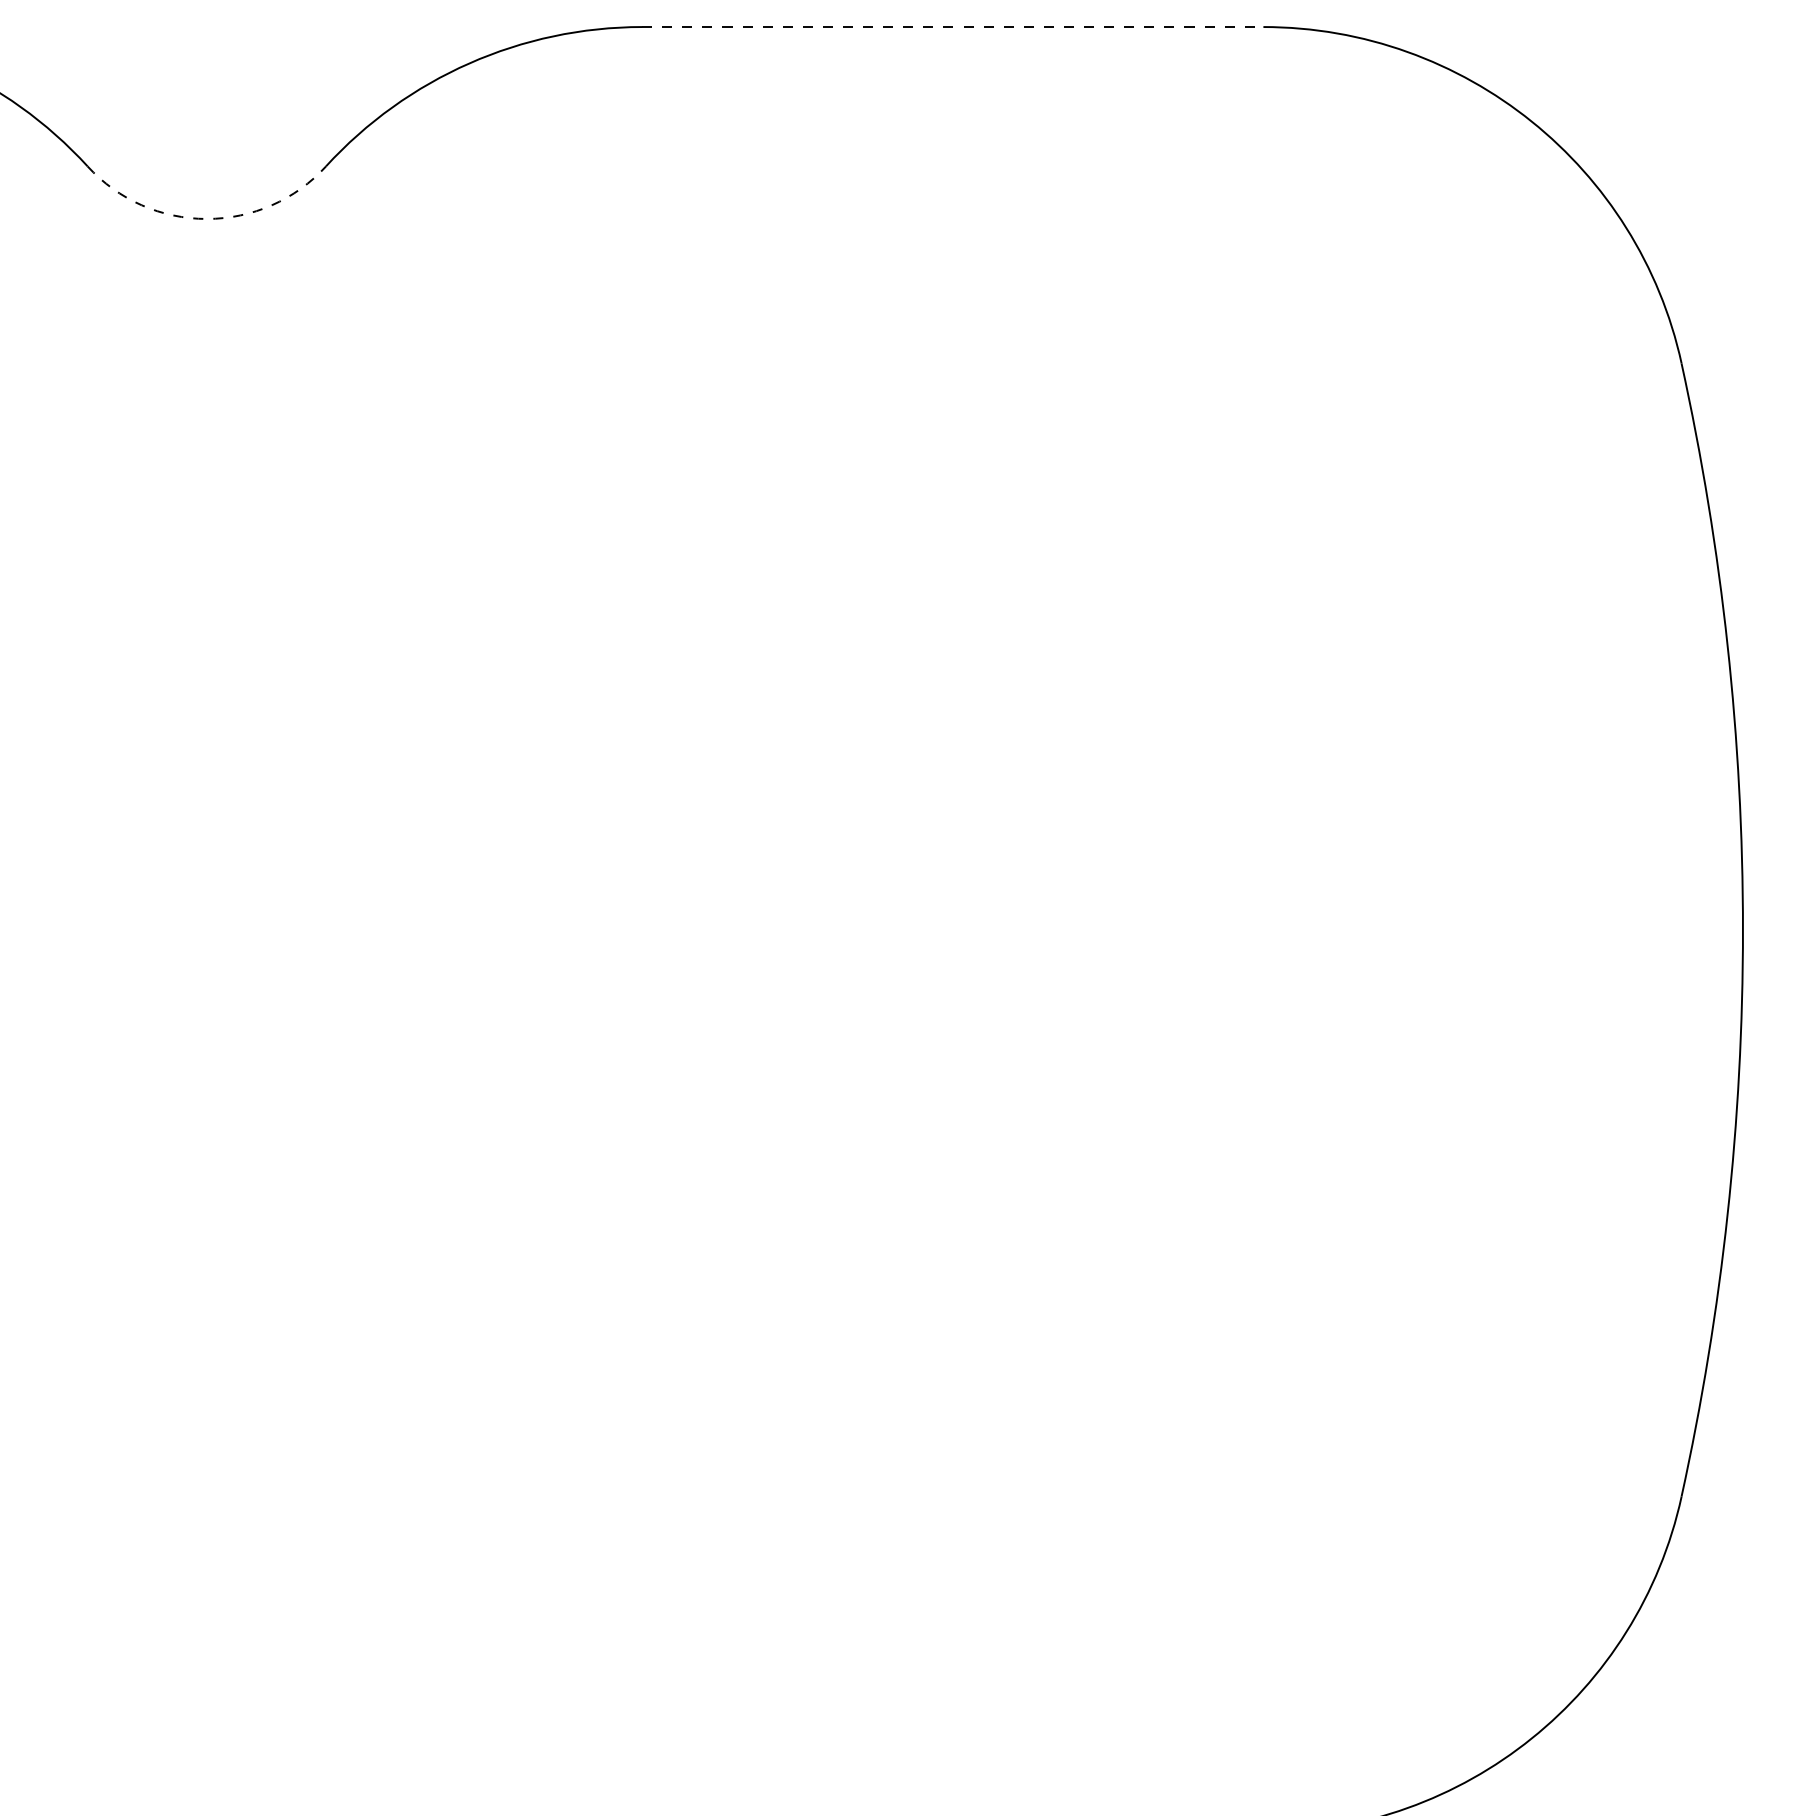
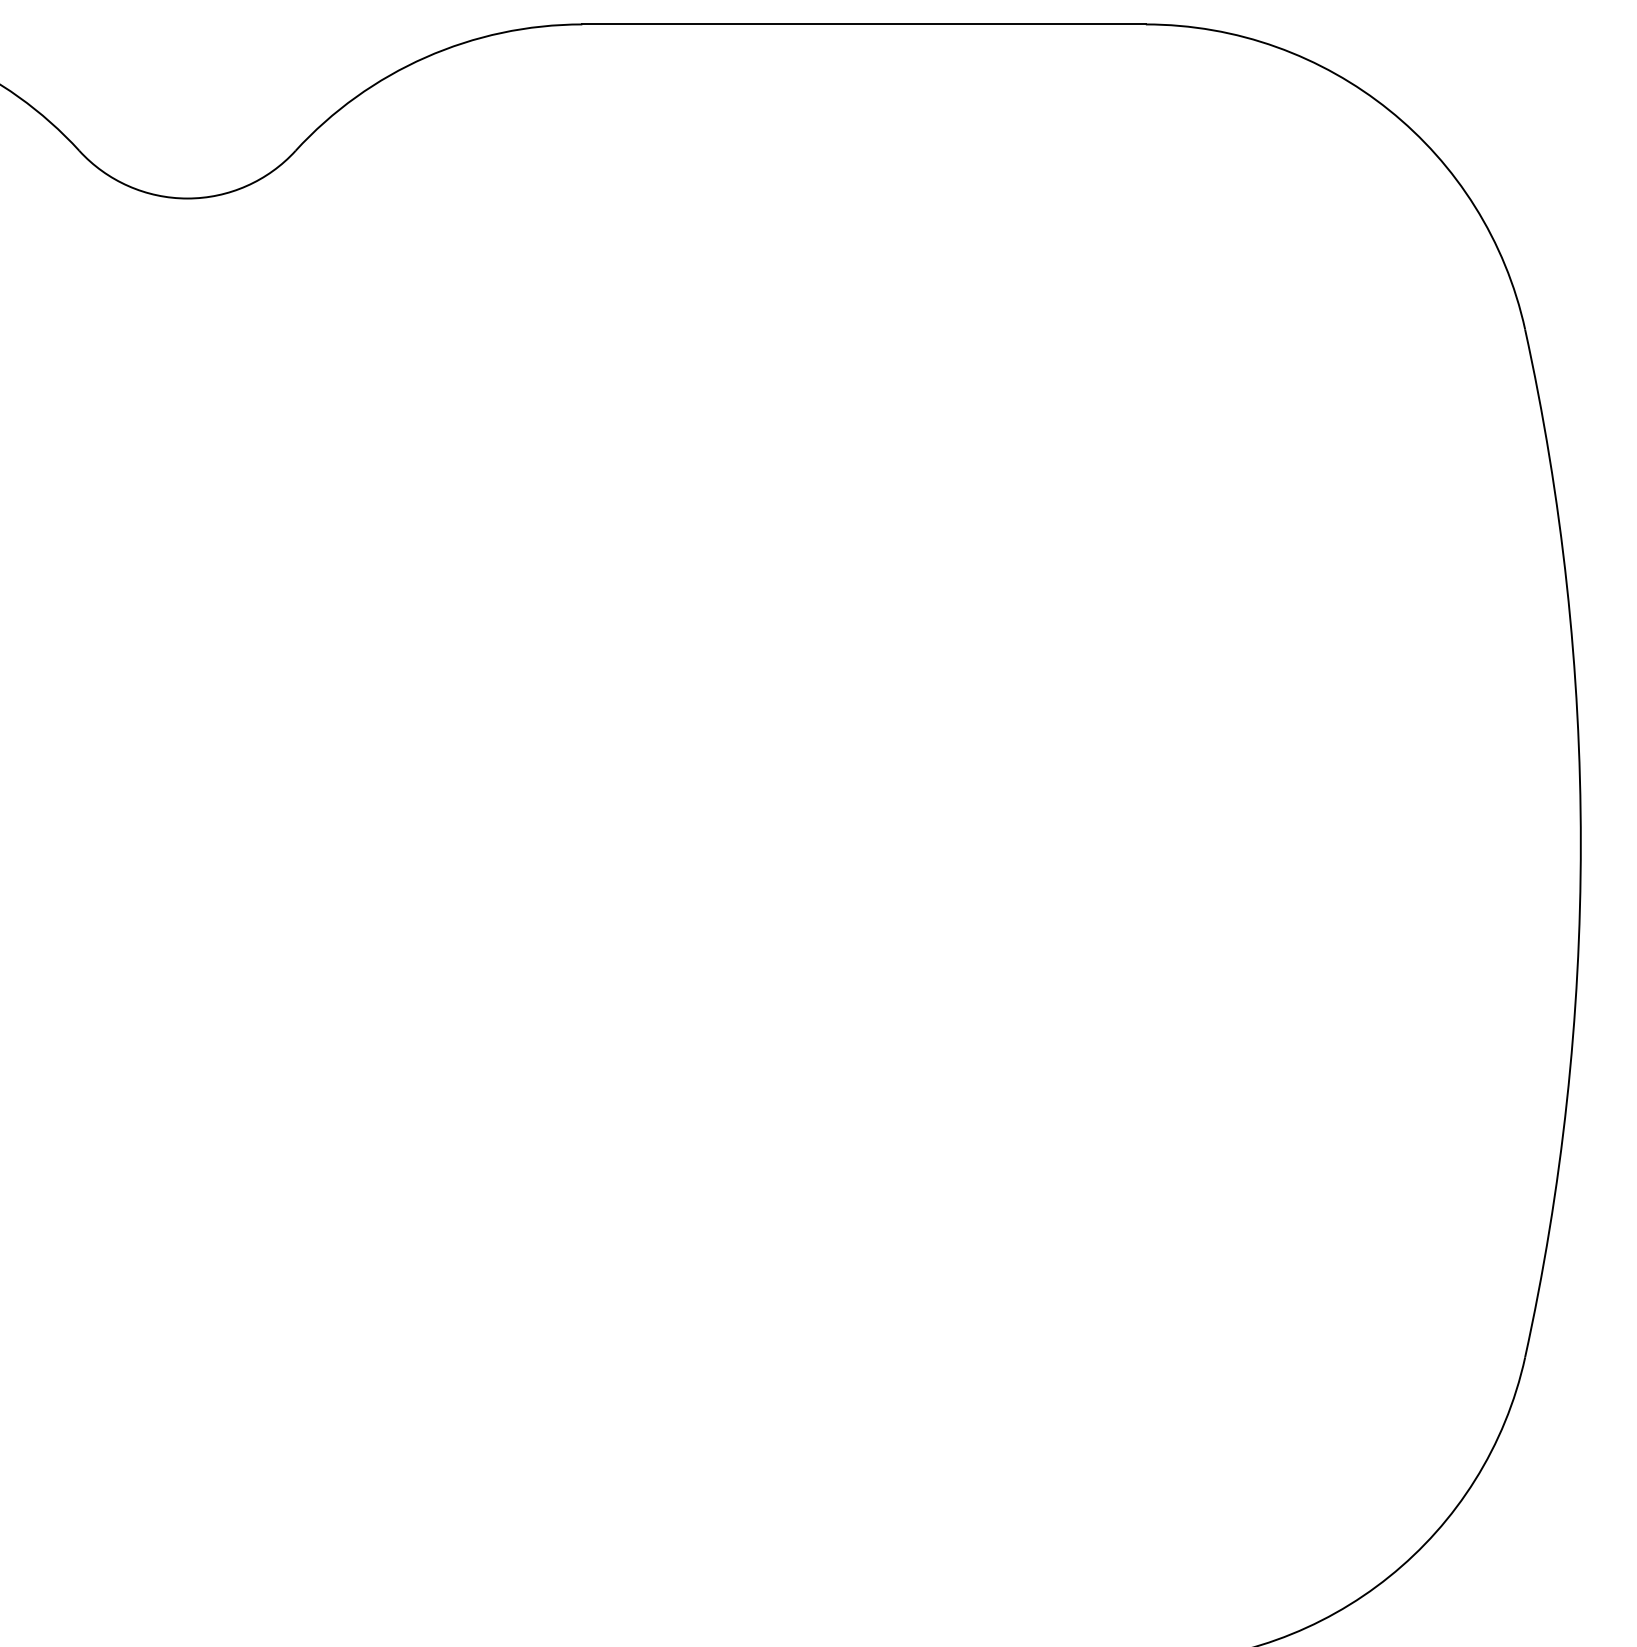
line: (953, 27) -> (864, 24), dashed -> solid
arc: (206, 218) -> (187, 198), dashed -> solid

